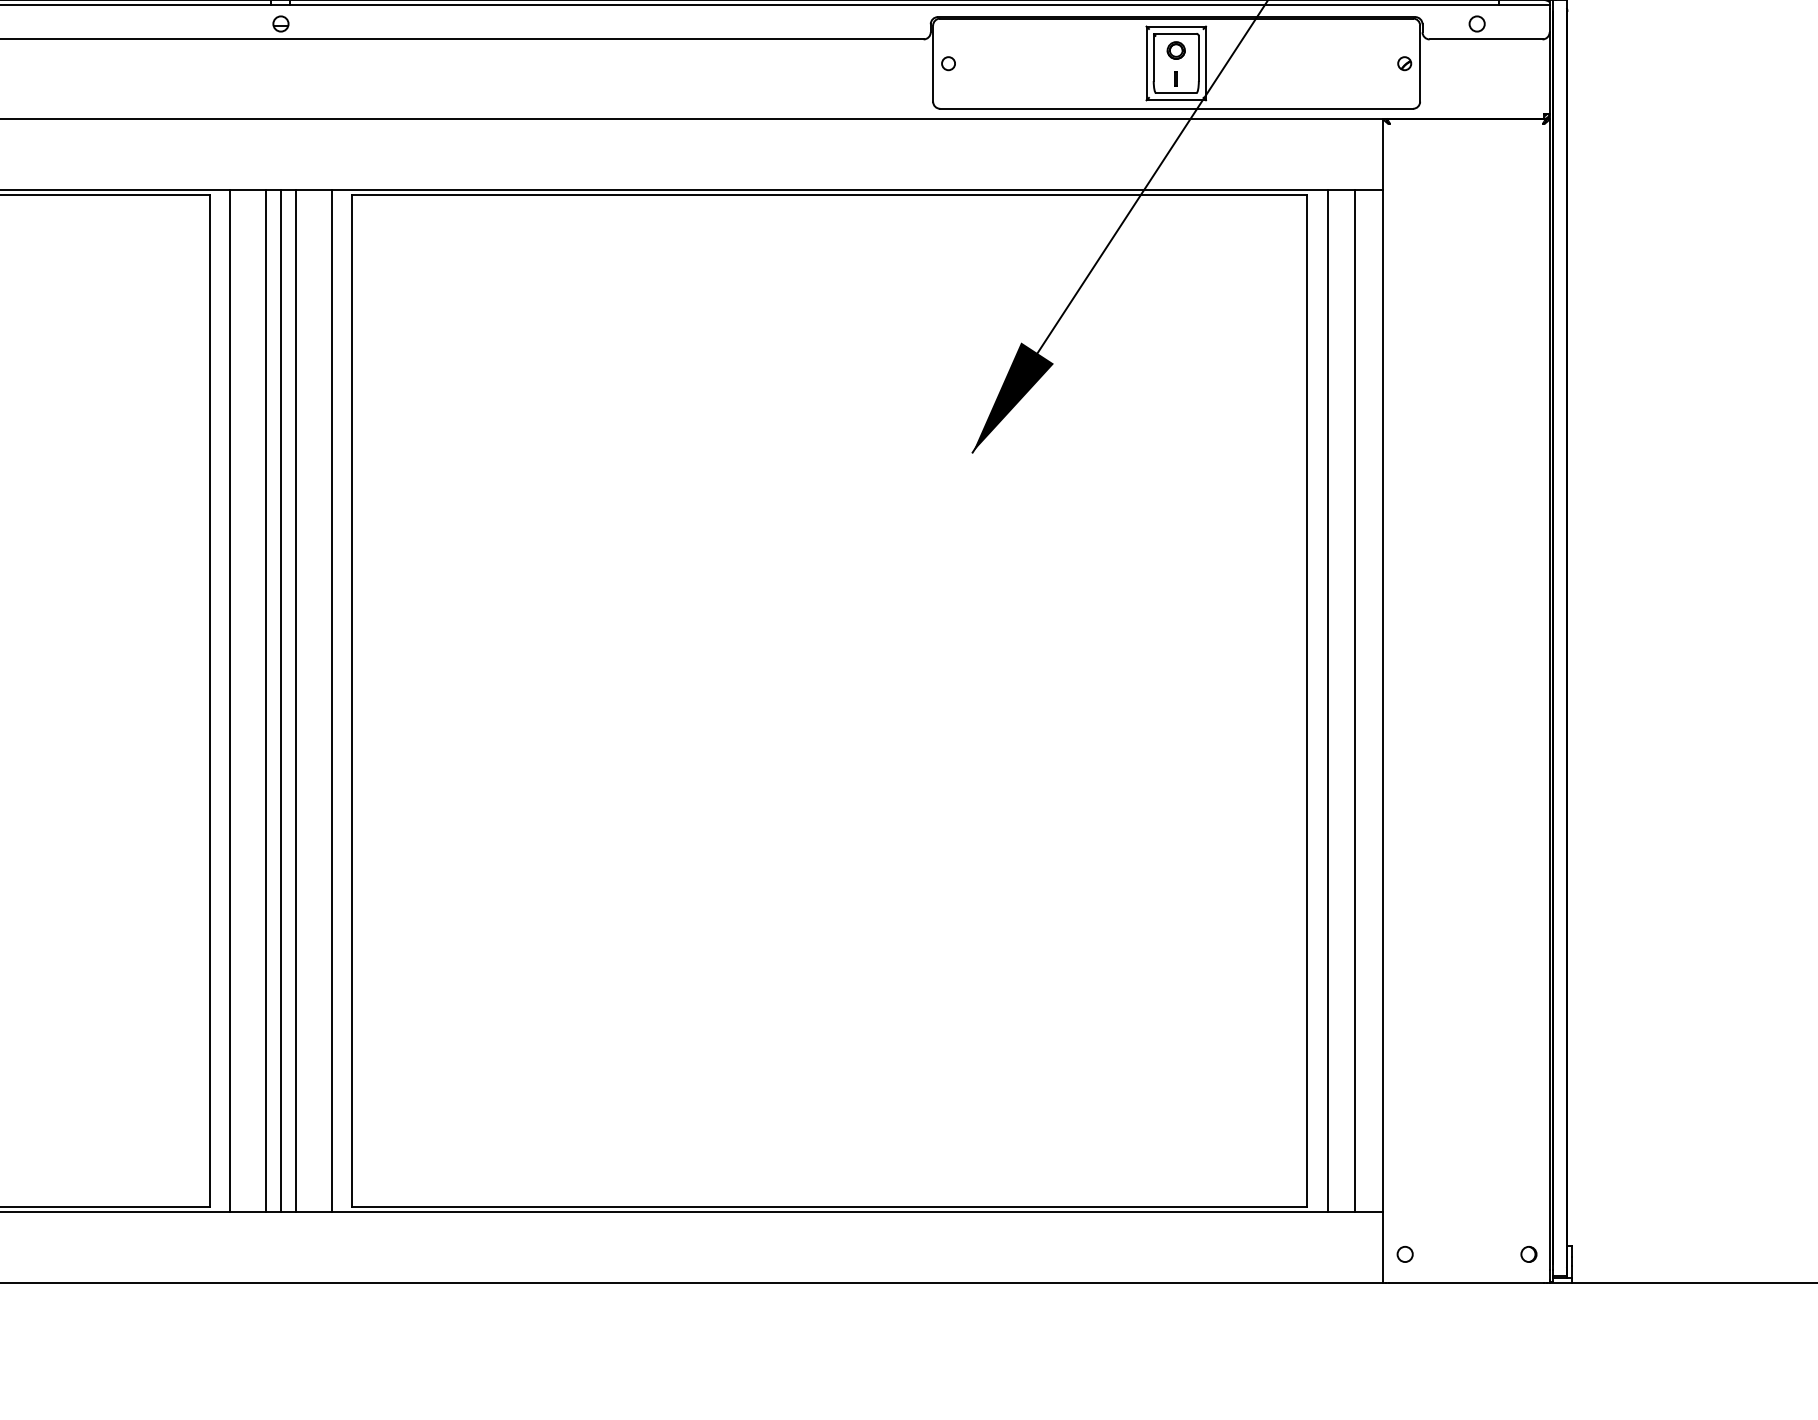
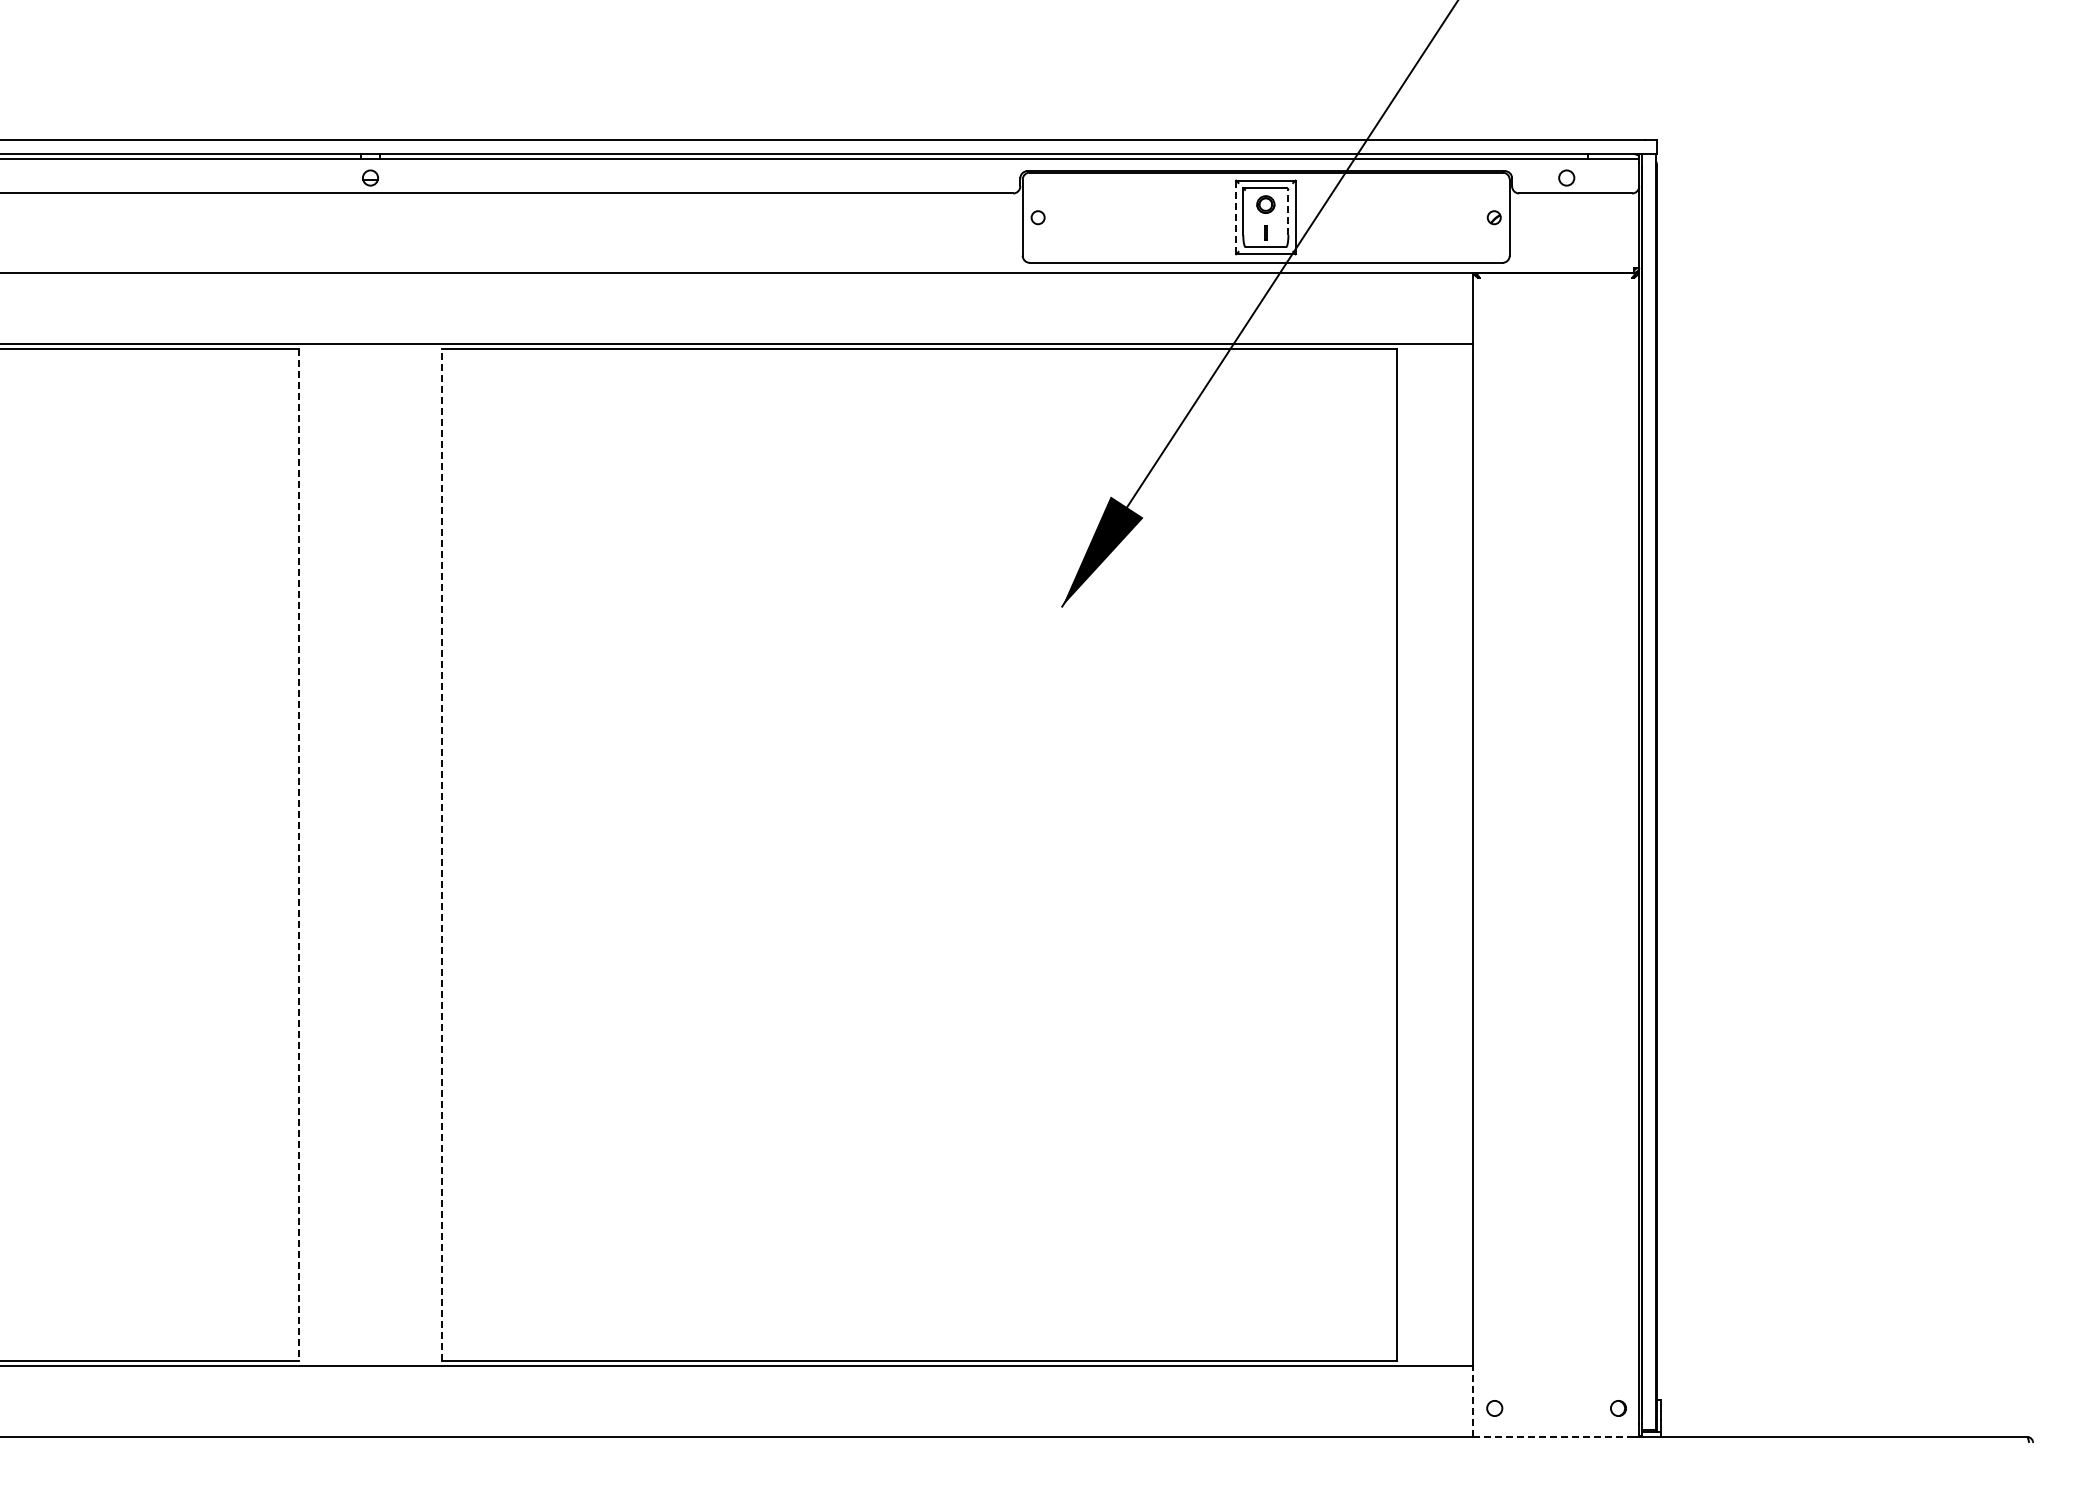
line: (1198, 58) -> (1288, 212), solid -> dashed
line: (1146, 63) -> (1236, 217), solid -> dashed
line: (229, 700) -> (319, 854), removed
line: (265, 700) -> (355, 854), removed
line: (280, 700) -> (370, 854), removed
line: (295, 700) -> (385, 854), removed
line: (331, 700) -> (421, 854), removed
line: (351, 700) -> (441, 854), solid -> dashed
line: (1327, 700) -> (1417, 854), removed
line: (1354, 700) -> (1444, 854), removed
line: (209, 701) -> (299, 855), solid -> dashed
line: (1382, 1247) -> (1472, 1401), solid -> dashed
line: (1466, 1282) -> (1556, 1436), solid -> dashed

